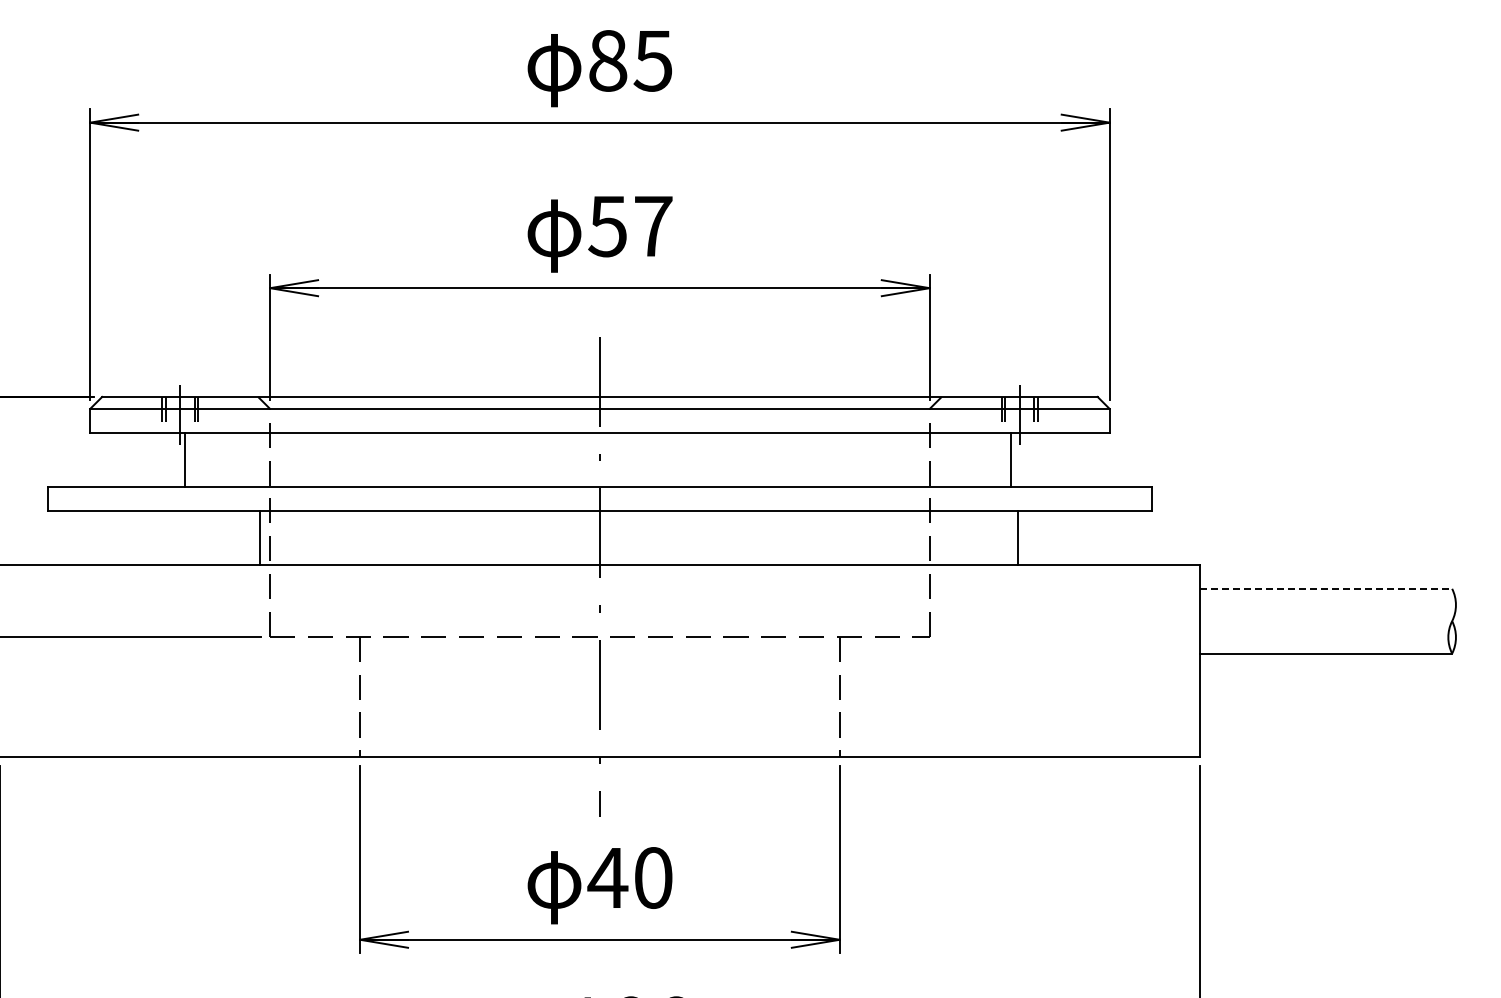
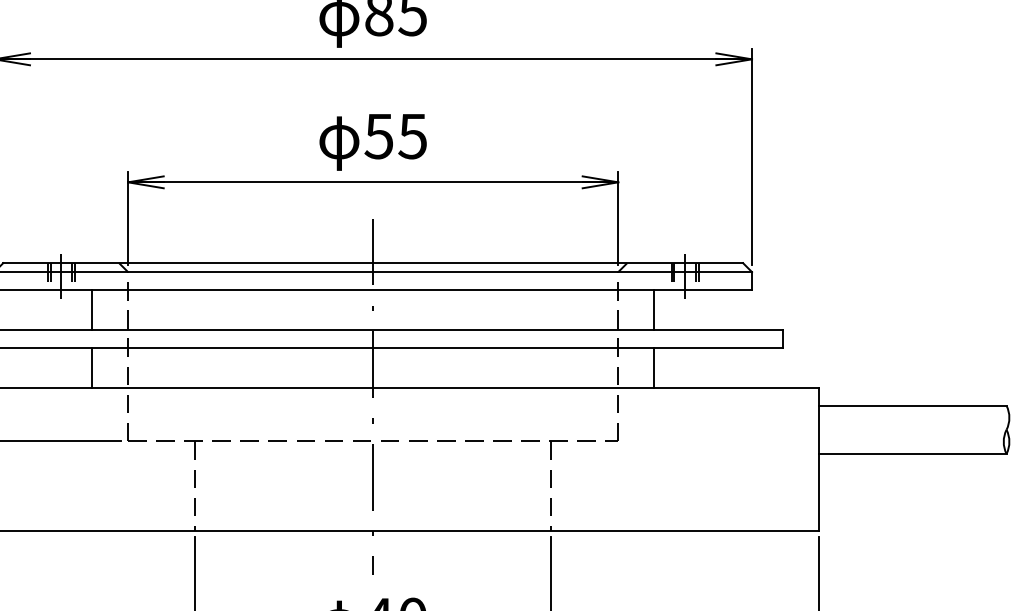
text: (652, 226) -> (412, 136), 57 -> 55
line: (185, 459) -> (92, 309), moved
line: (1010, 459) -> (653, 309), moved
line: (260, 537) -> (92, 367), moved
line: (1017, 537) -> (653, 367), moved
line: (1326, 588) -> (913, 405), dashed -> solid

